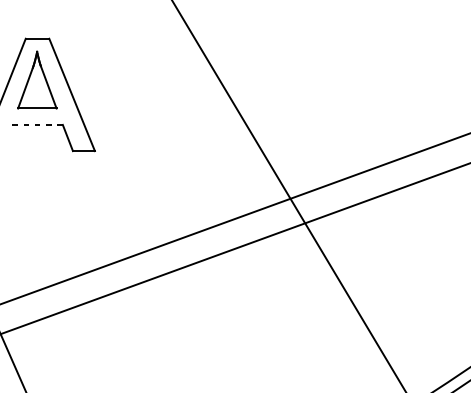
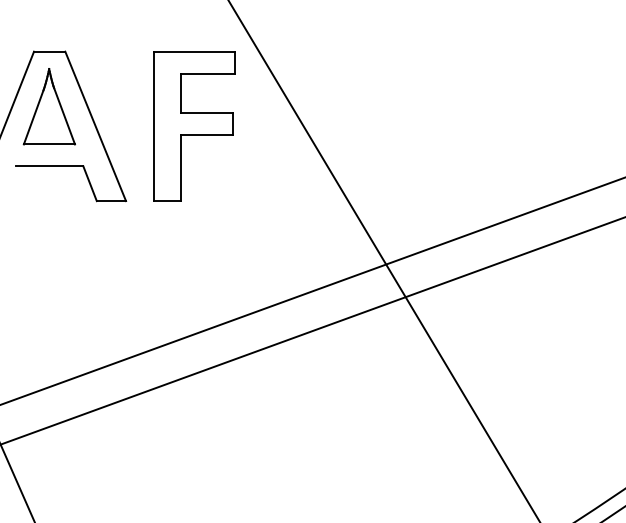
part: (146, 95) -> (194, 126), added
line: (37, 125) -> (49, 166), dashed -> solid

